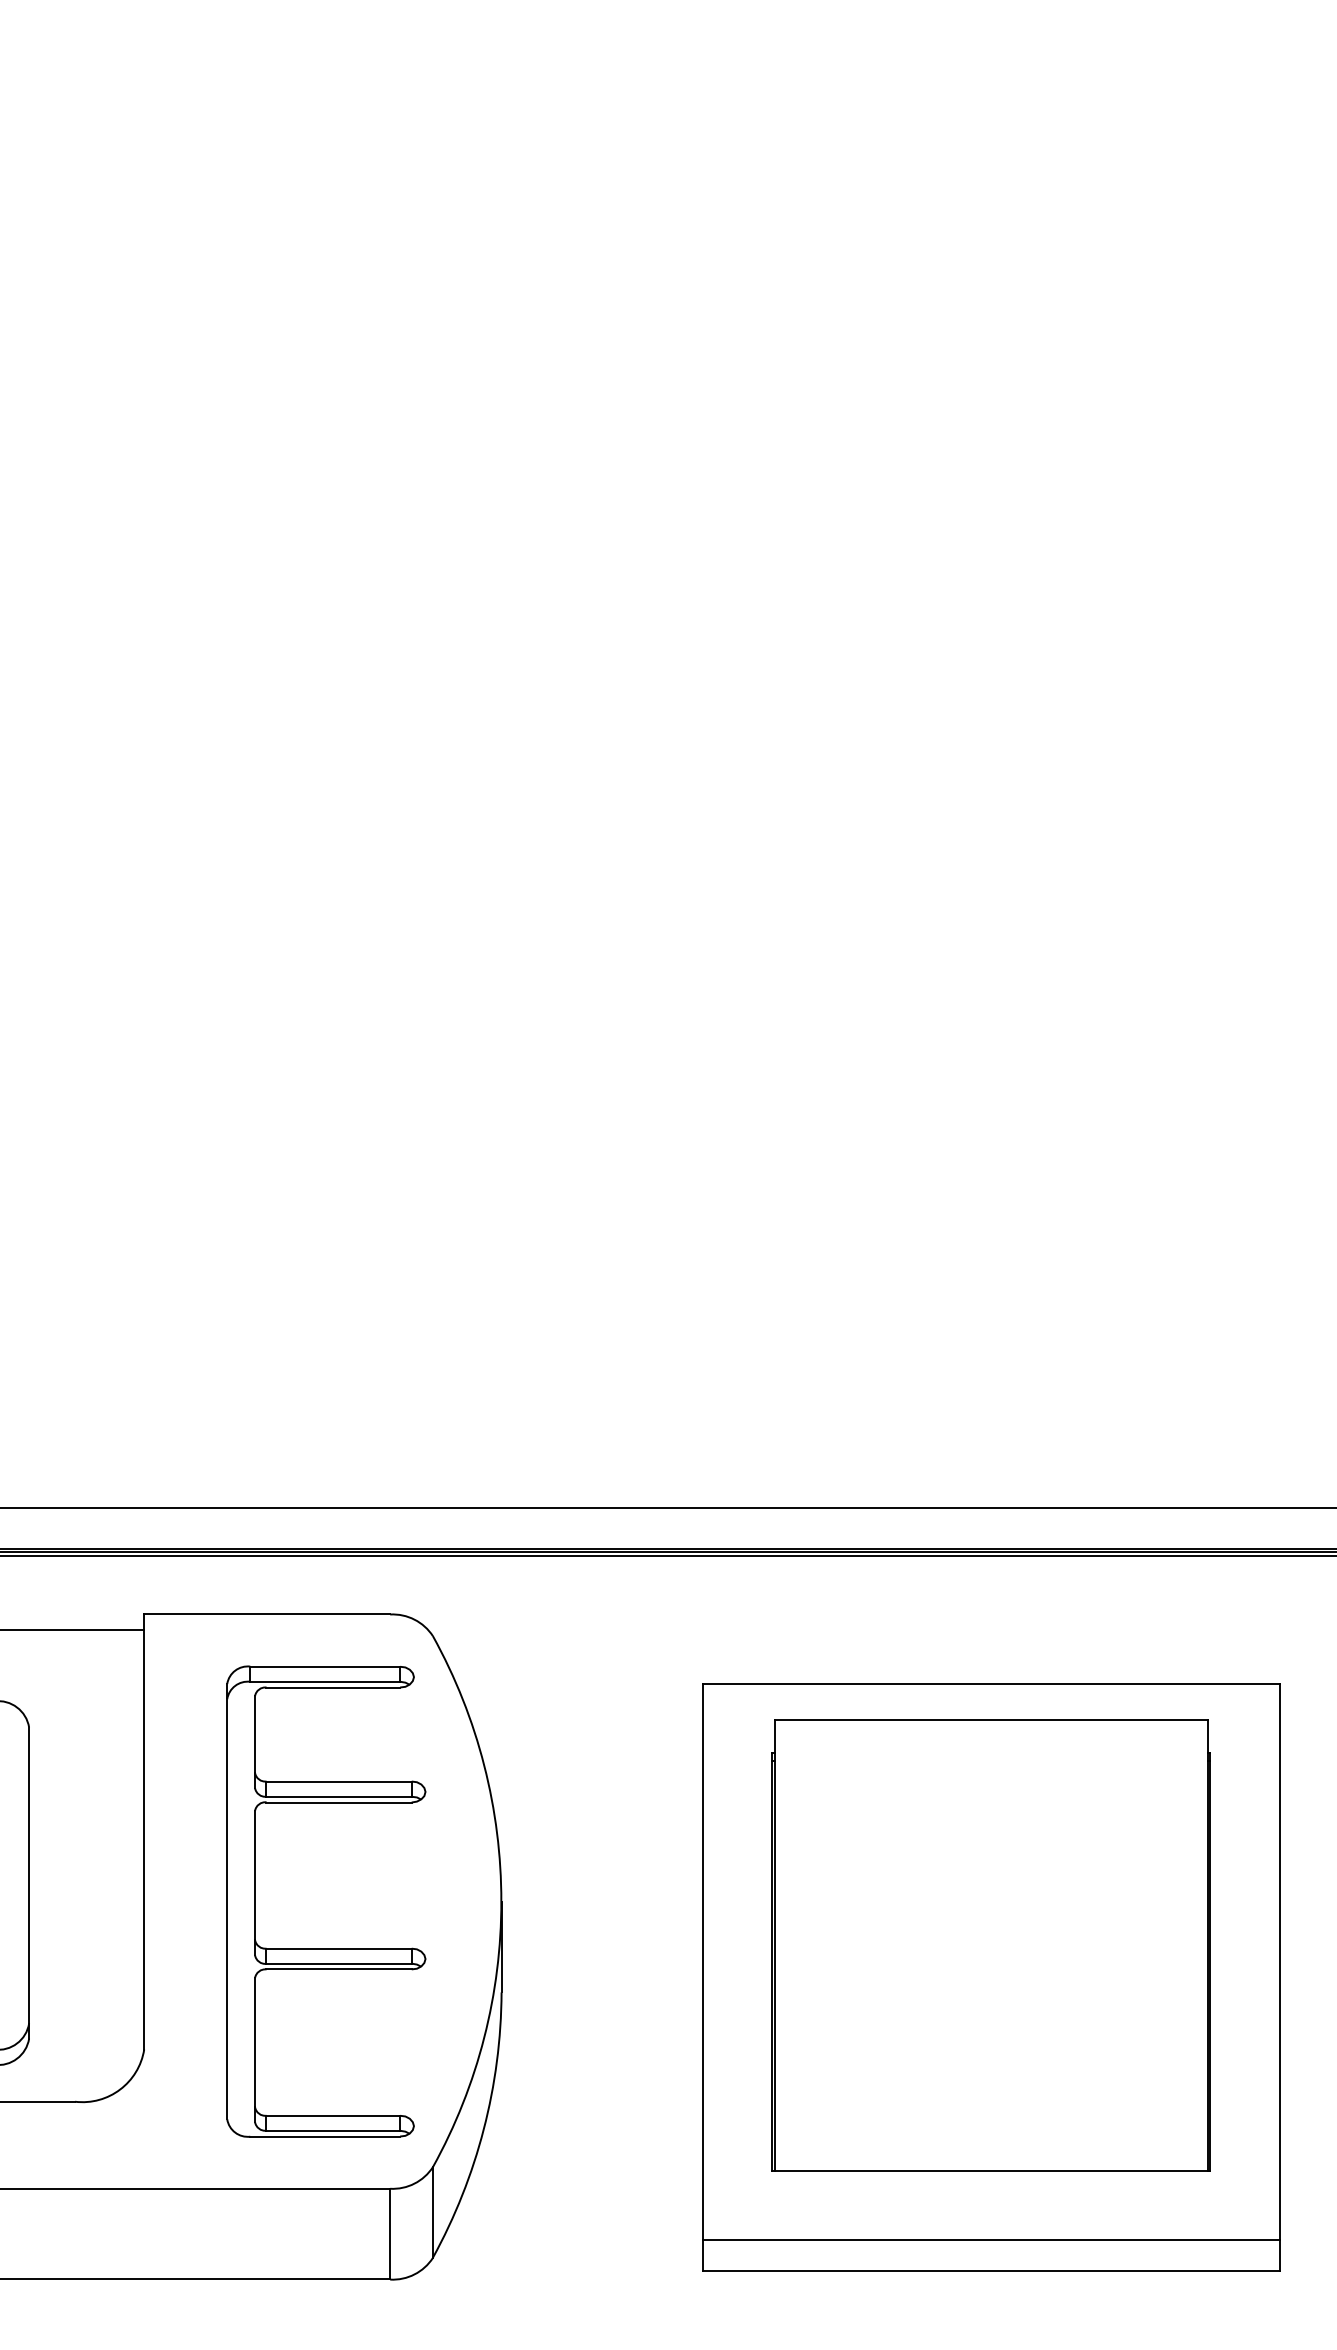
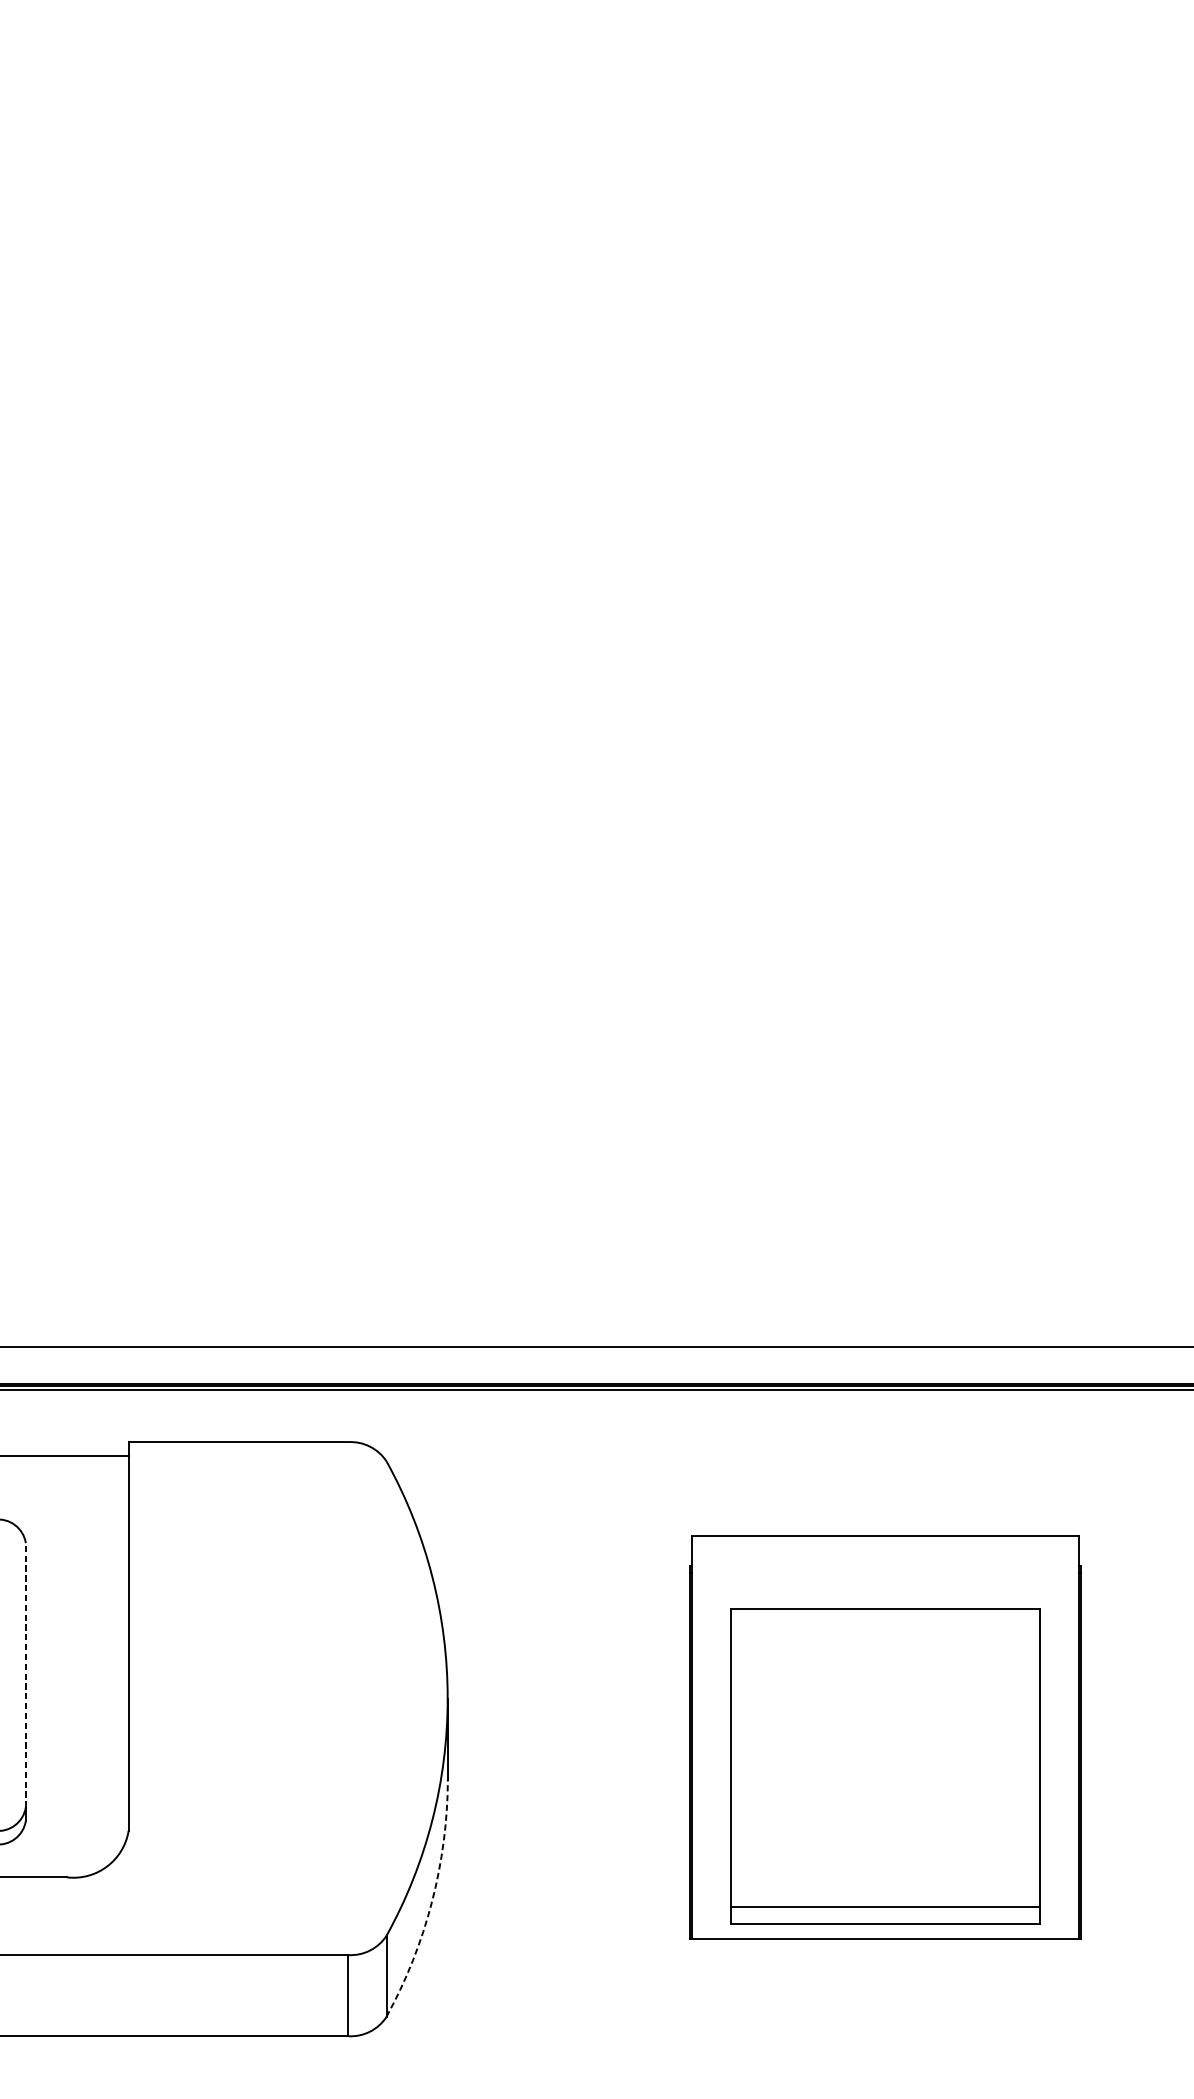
line: (29, 1875) -> (26, 1675), solid -> dashed
part: (326, 1948) -> (291, 1740), removed
part: (991, 1977) -> (885, 1766), size x0.6
arc: (483, 2129) -> (431, 1902), solid -> dashed

